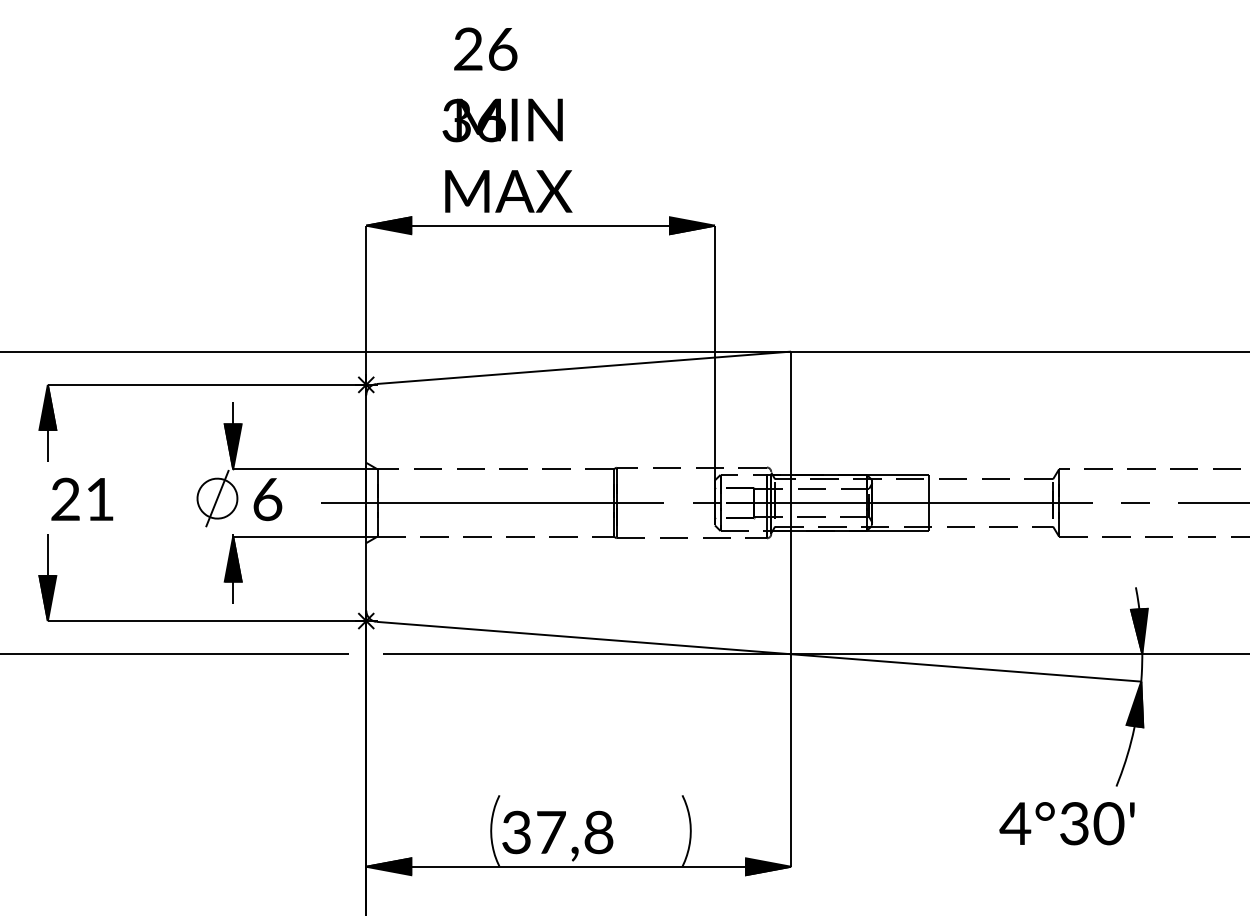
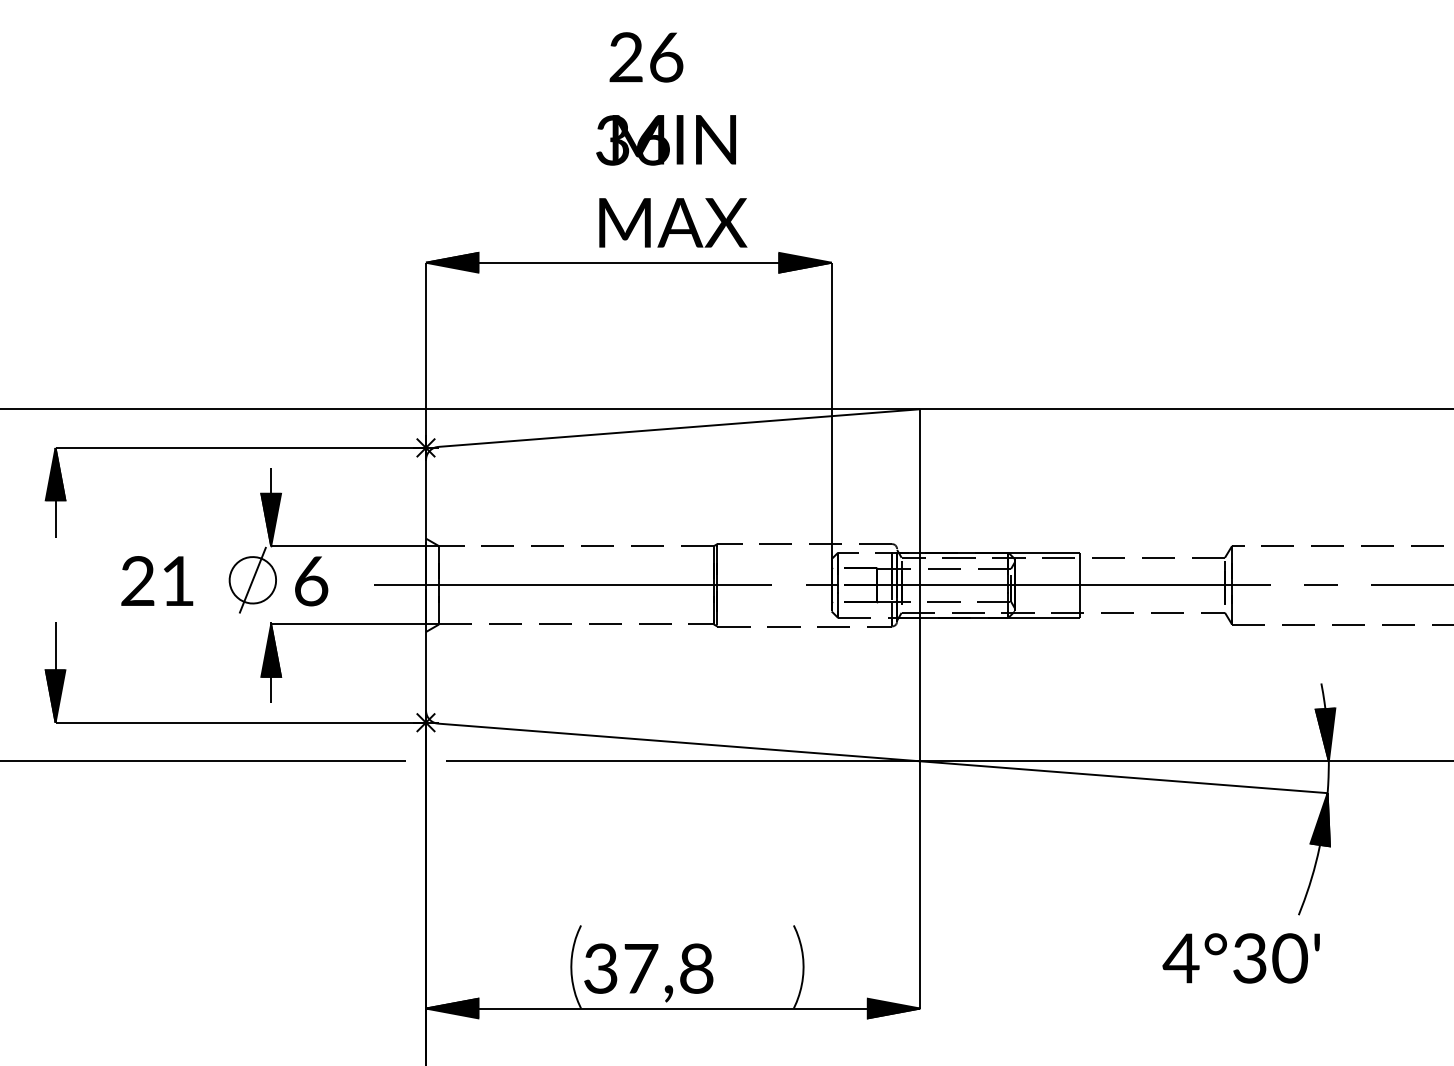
text: (507, 119) -> (671, 139), moved
text: (82, 498) -> (157, 580), moved

